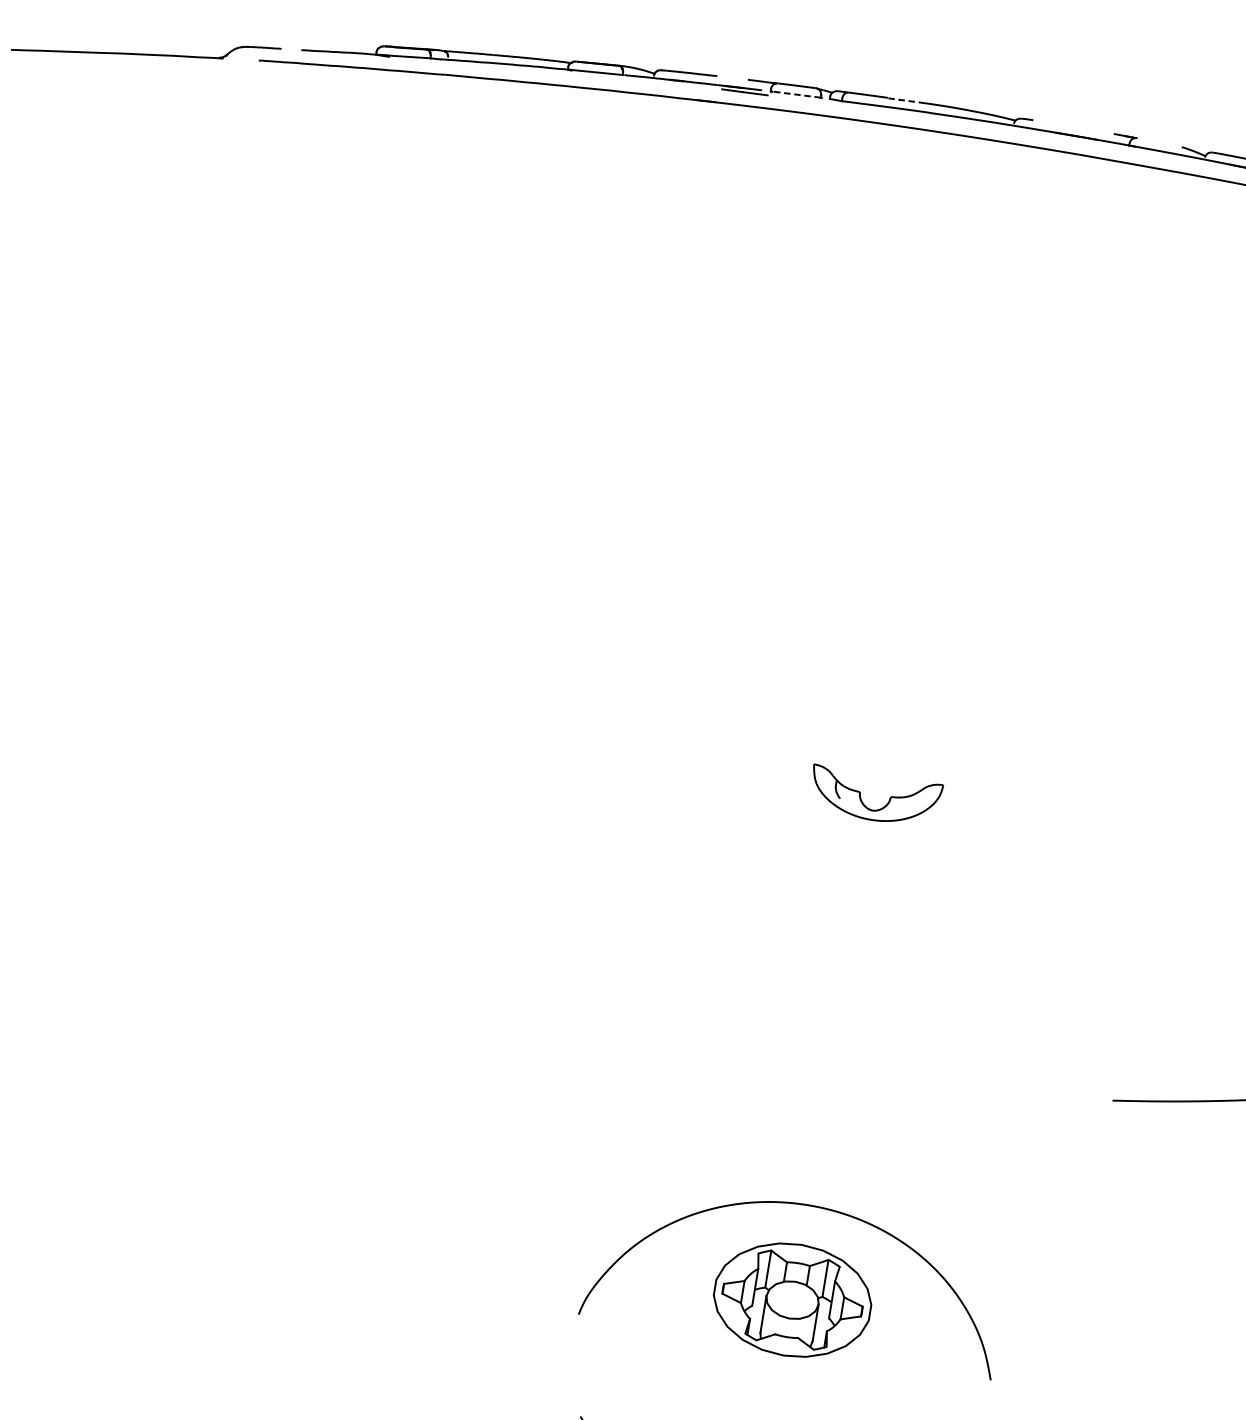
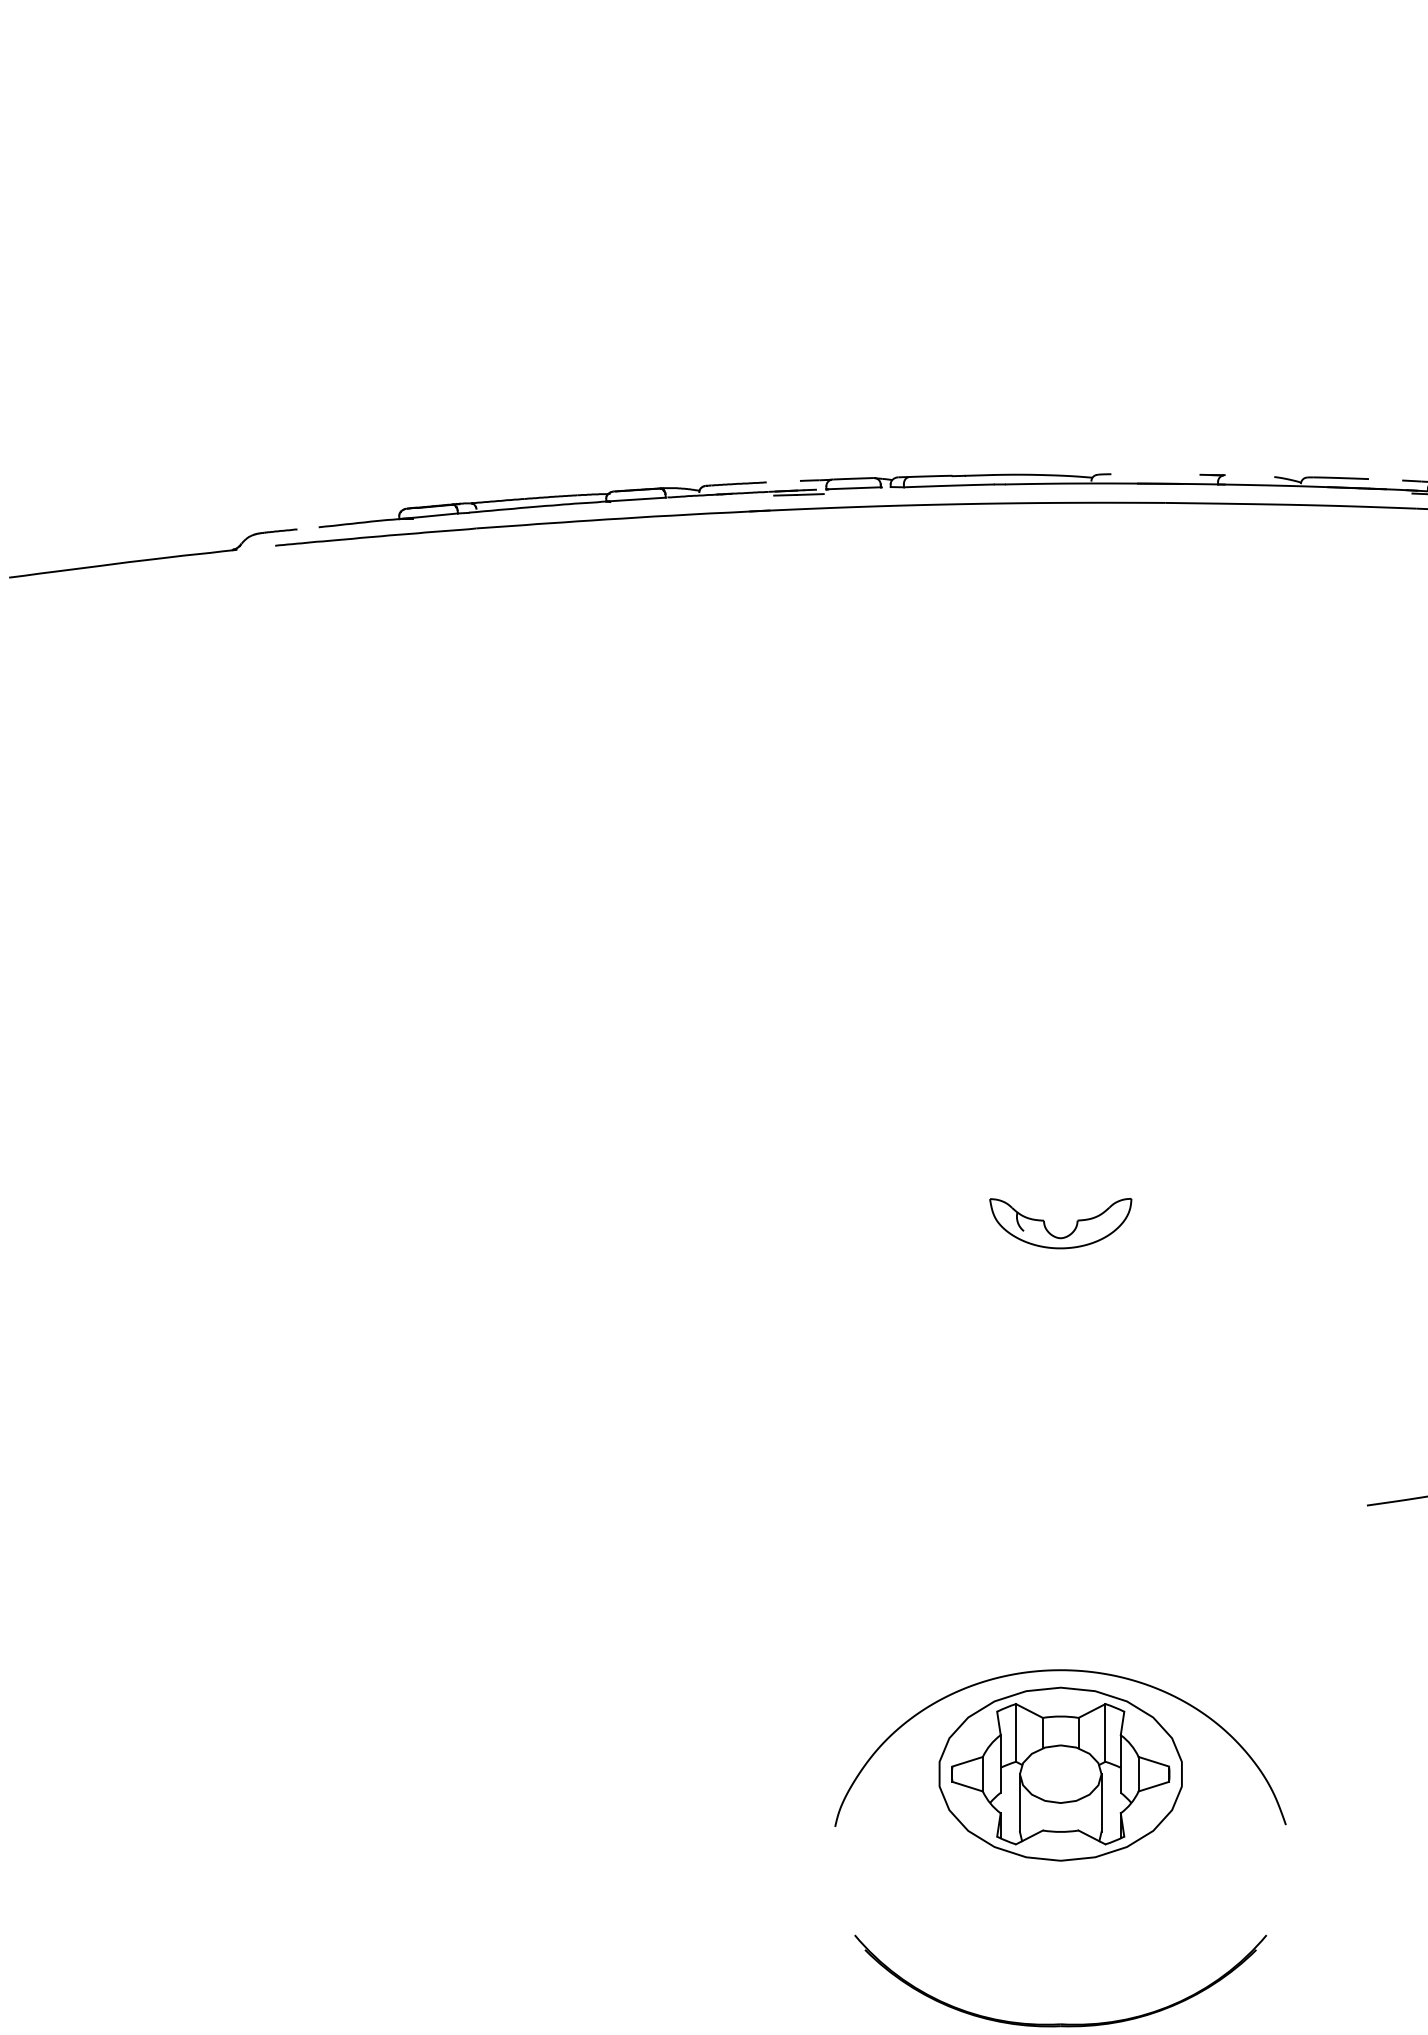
line: (795, 94) -> (853, 488), dashed -> solid
line: (906, 100) -> (972, 475), dashed -> solid
part: (792, 1299) -> (1060, 1773), size x1.43

